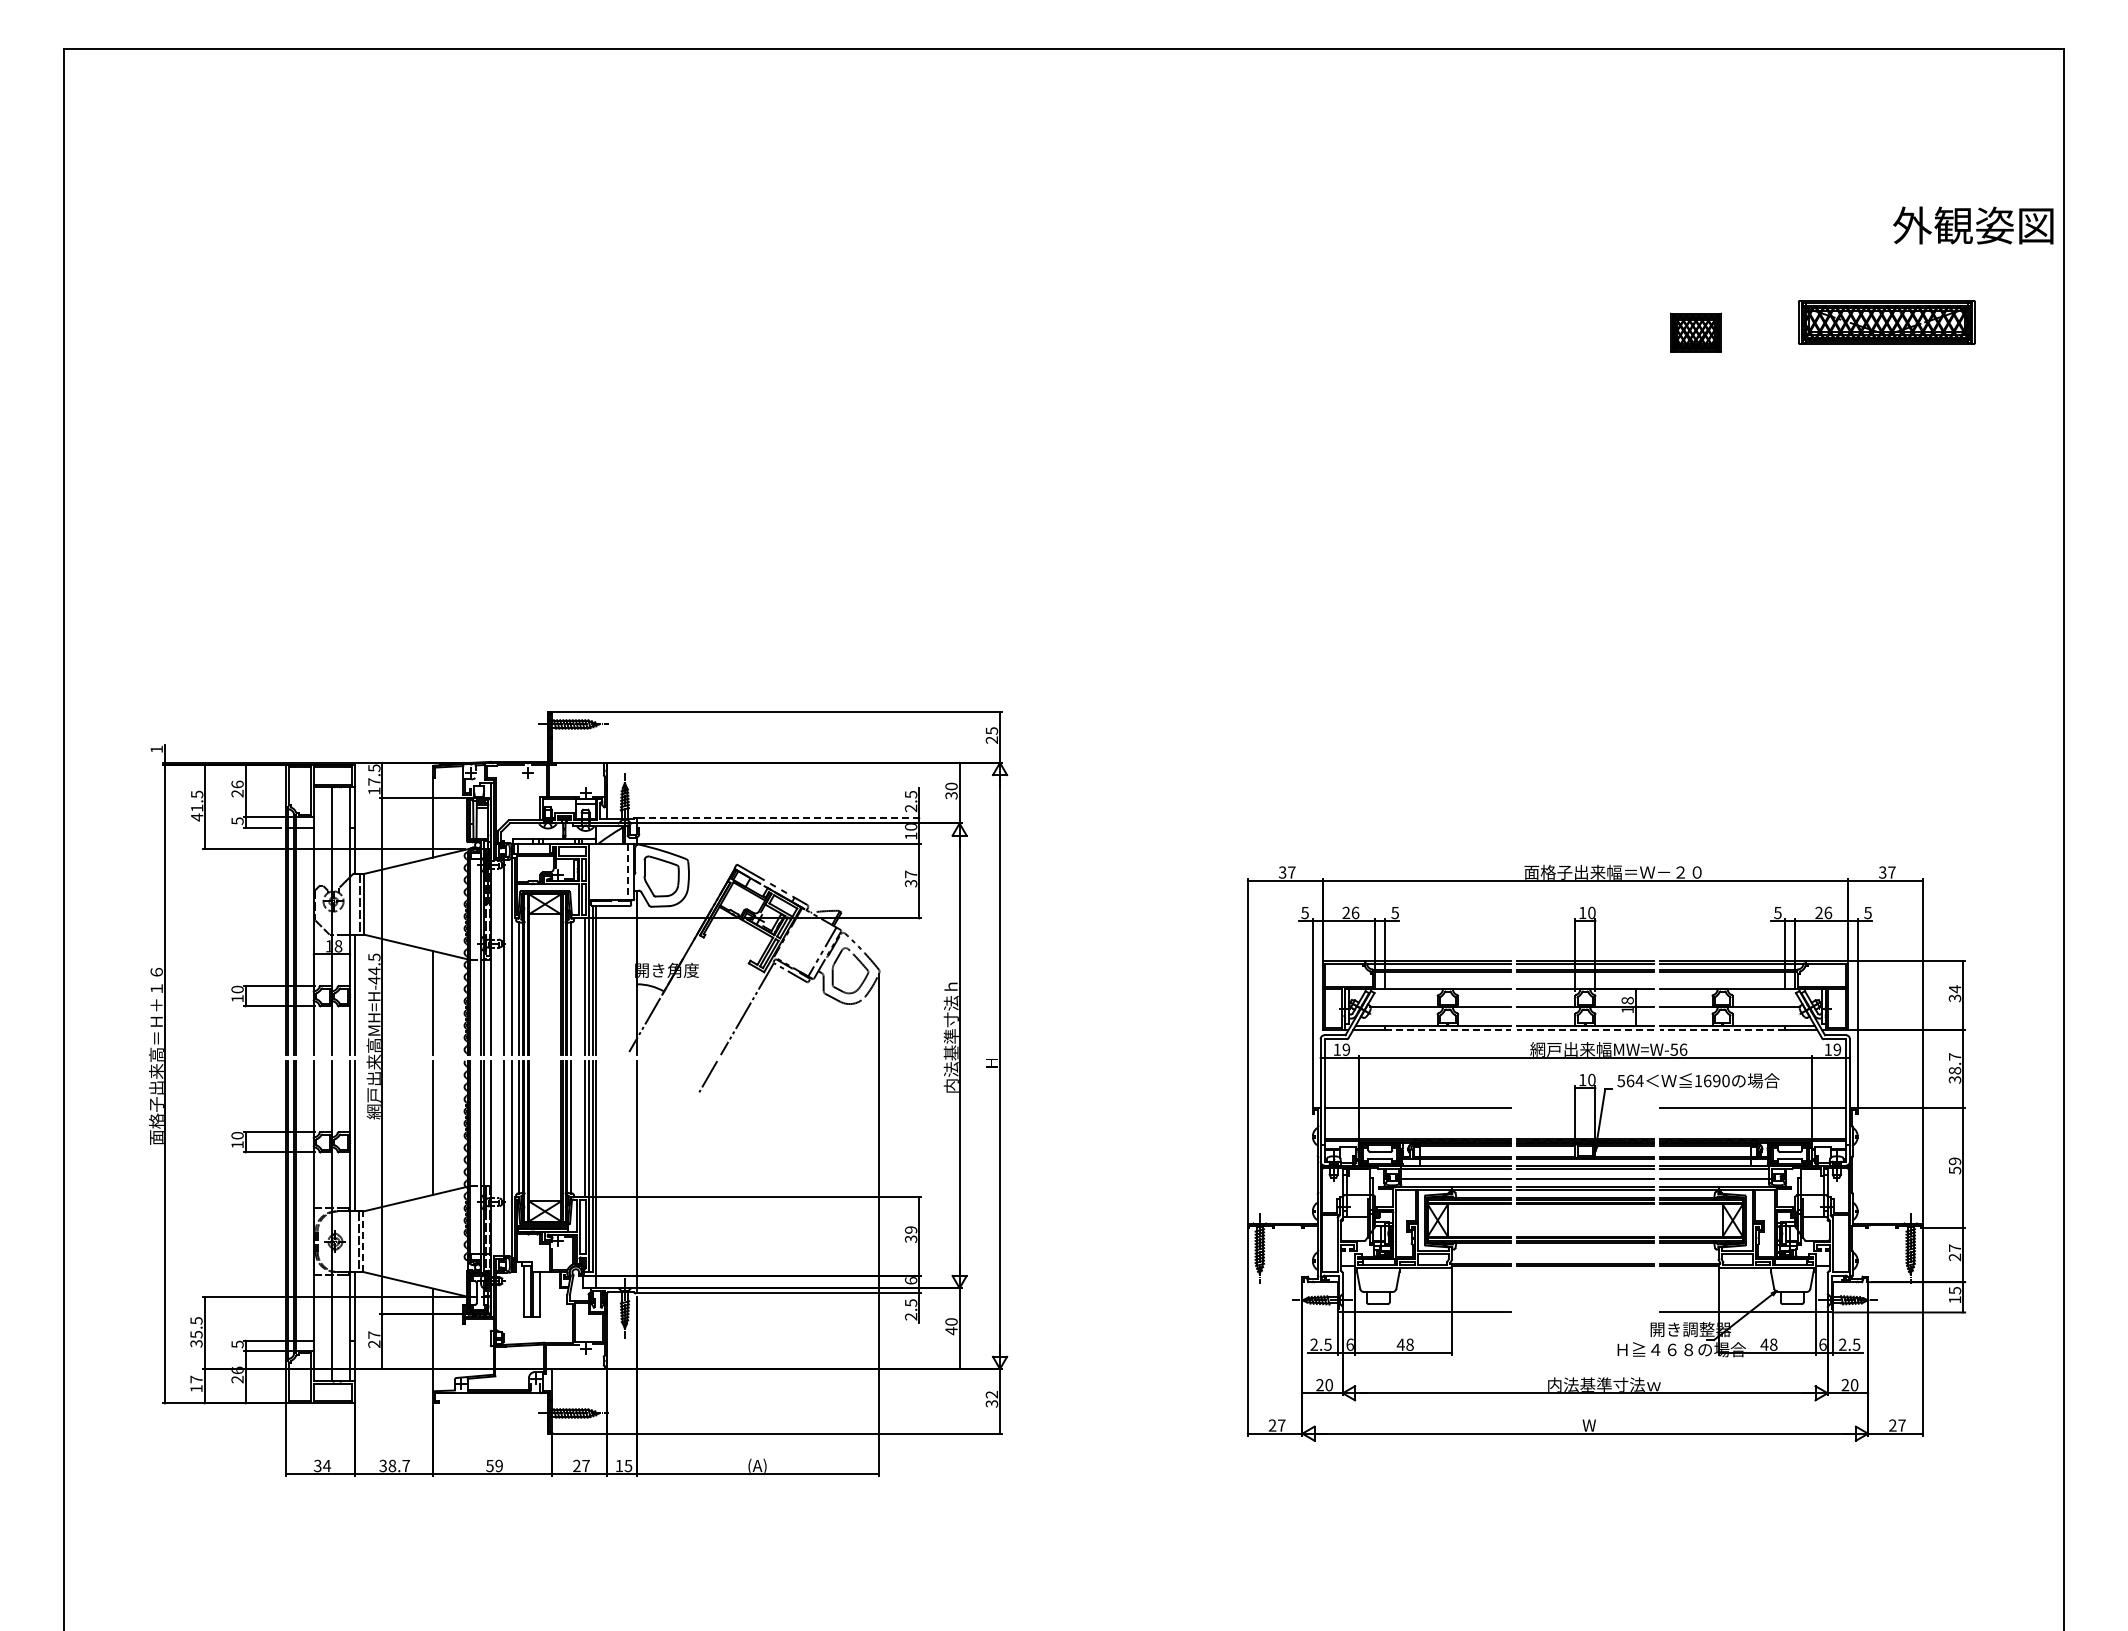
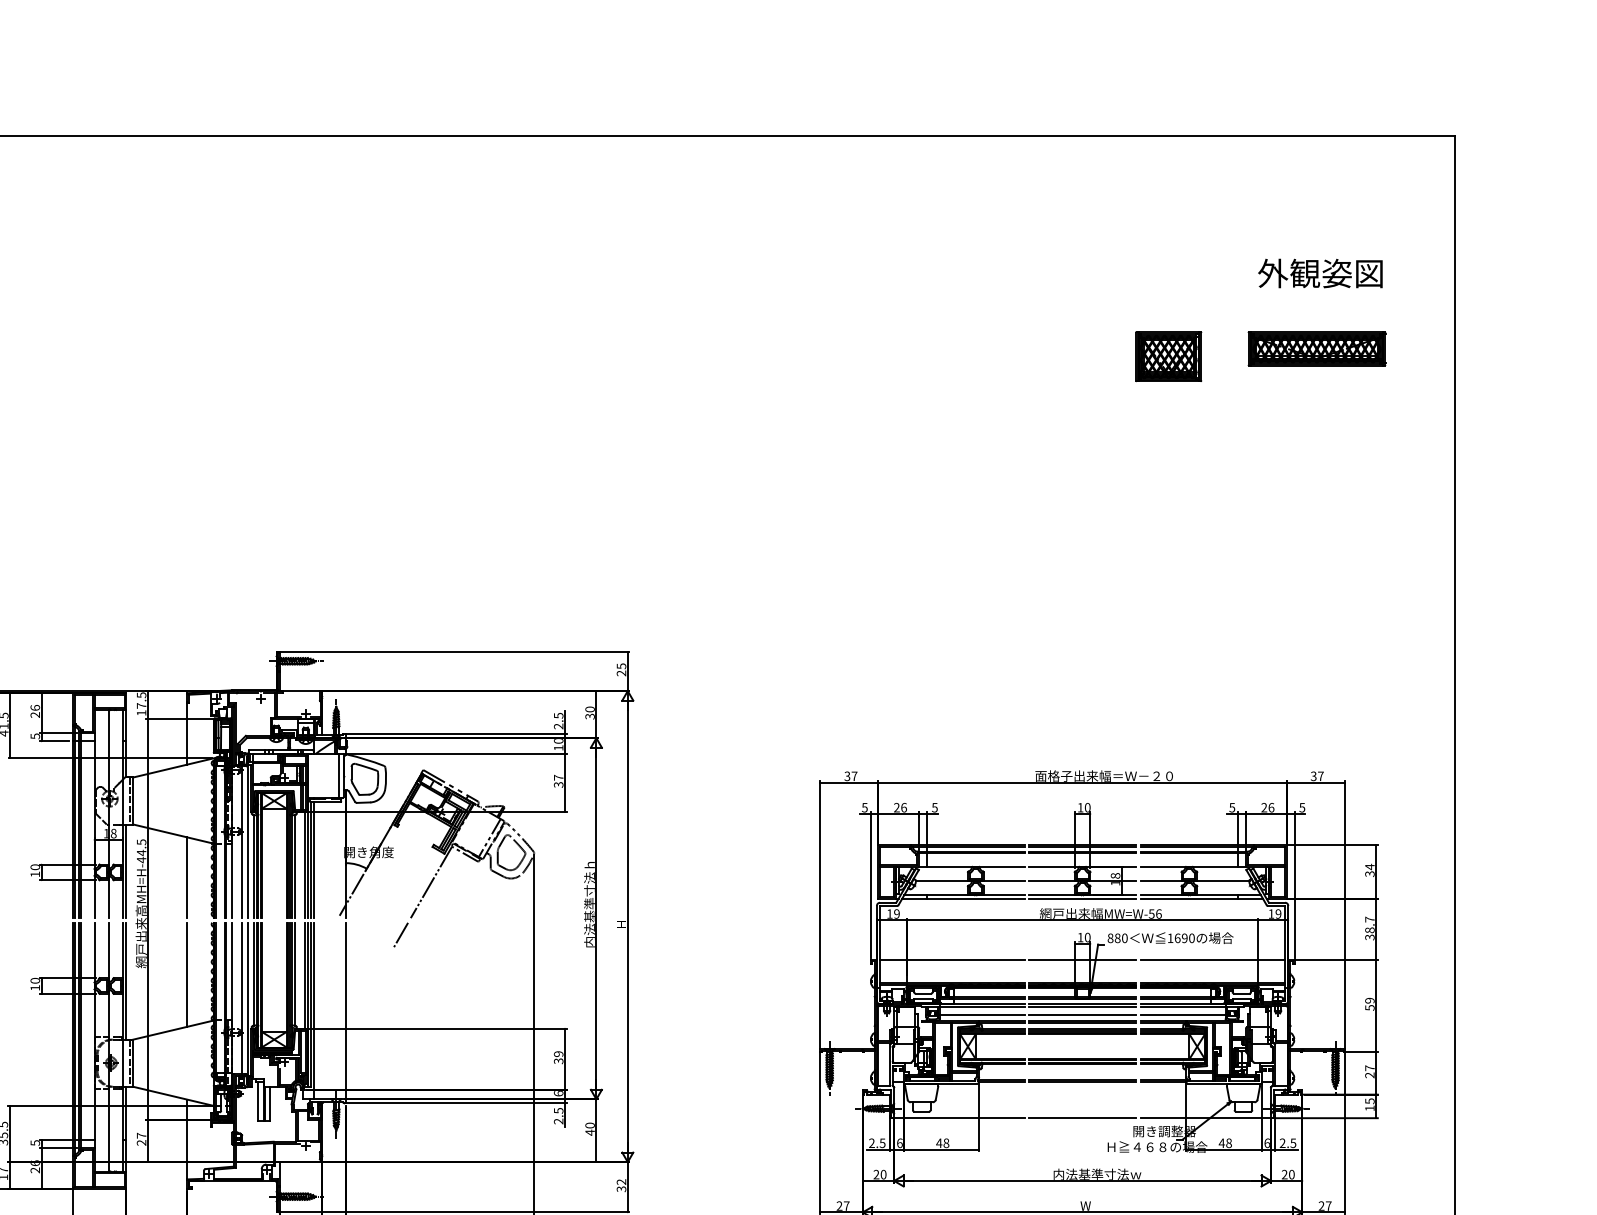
text: (1973, 225) -> (1320, 273), moved
part: (1695, 332) -> (1168, 356), size x1.67
line: (779, 818) -> (456, 734), dashed -> solid
line: (628, 872) -> (339, 776), dashed -> solid
line: (1447, 1030) -> (975, 899), dashed -> solid
line: (1585, 1030) -> (1082, 899), dashed -> solid
line: (1722, 1030) -> (1189, 899), dashed -> solid
text: (1630, 1080) -> (1117, 937), 564 -> 880
line: (1584, 1108) -> (1081, 959), added
line: (363, 1241) -> (133, 1063), dashed -> solid
line: (1584, 1312) -> (1081, 1118), added

